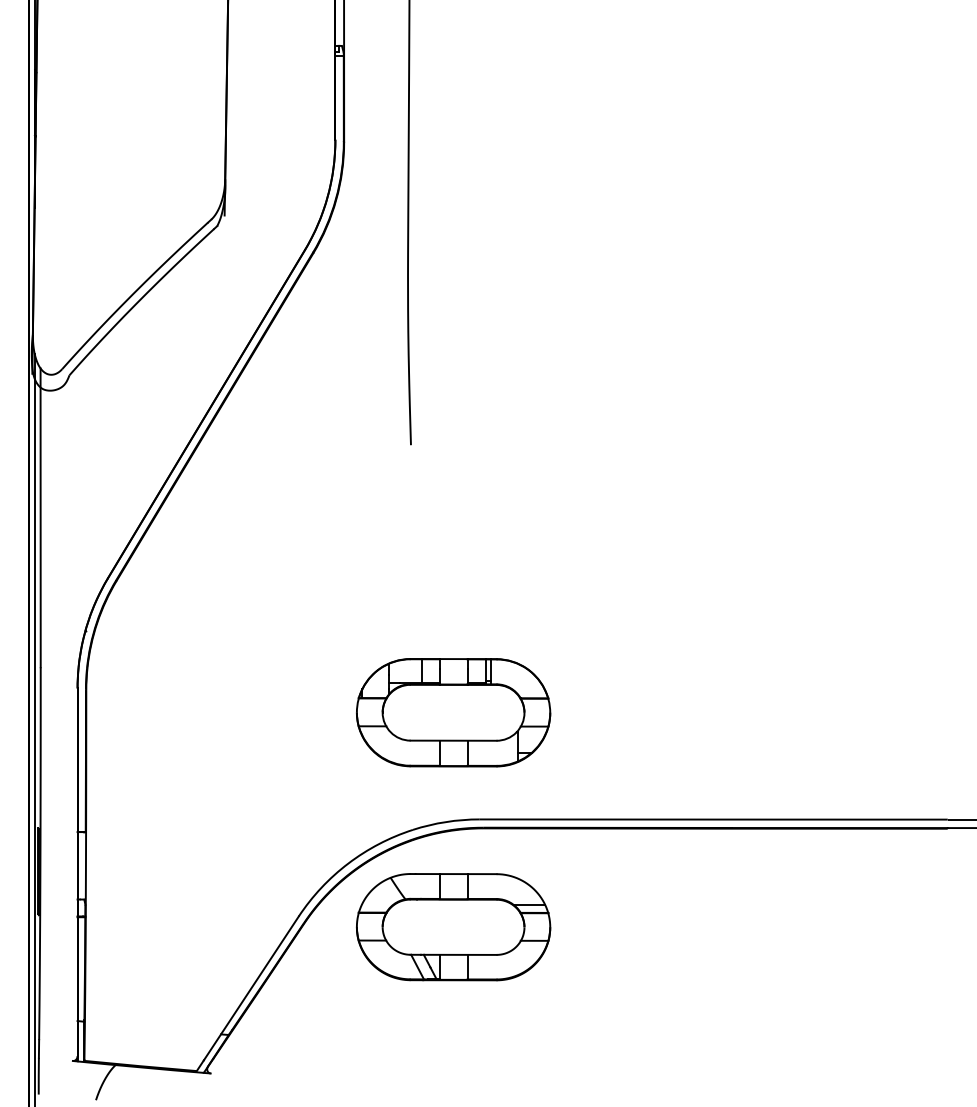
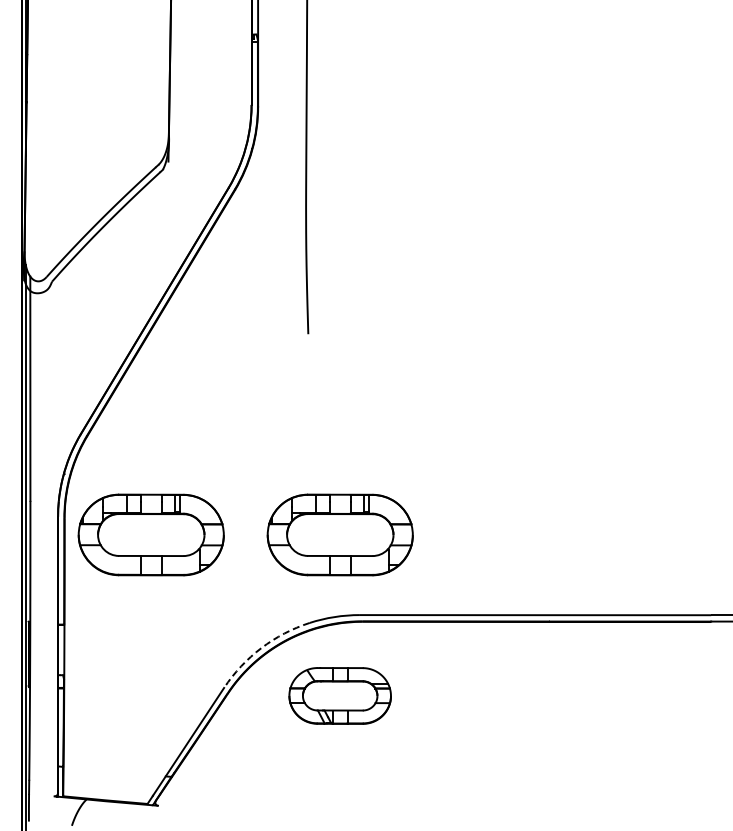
part: (200, 712) -> (150, 534), added
arc: (348, 863) -> (261, 648), solid -> dashed
part: (452, 926) -> (339, 695), size x0.7

